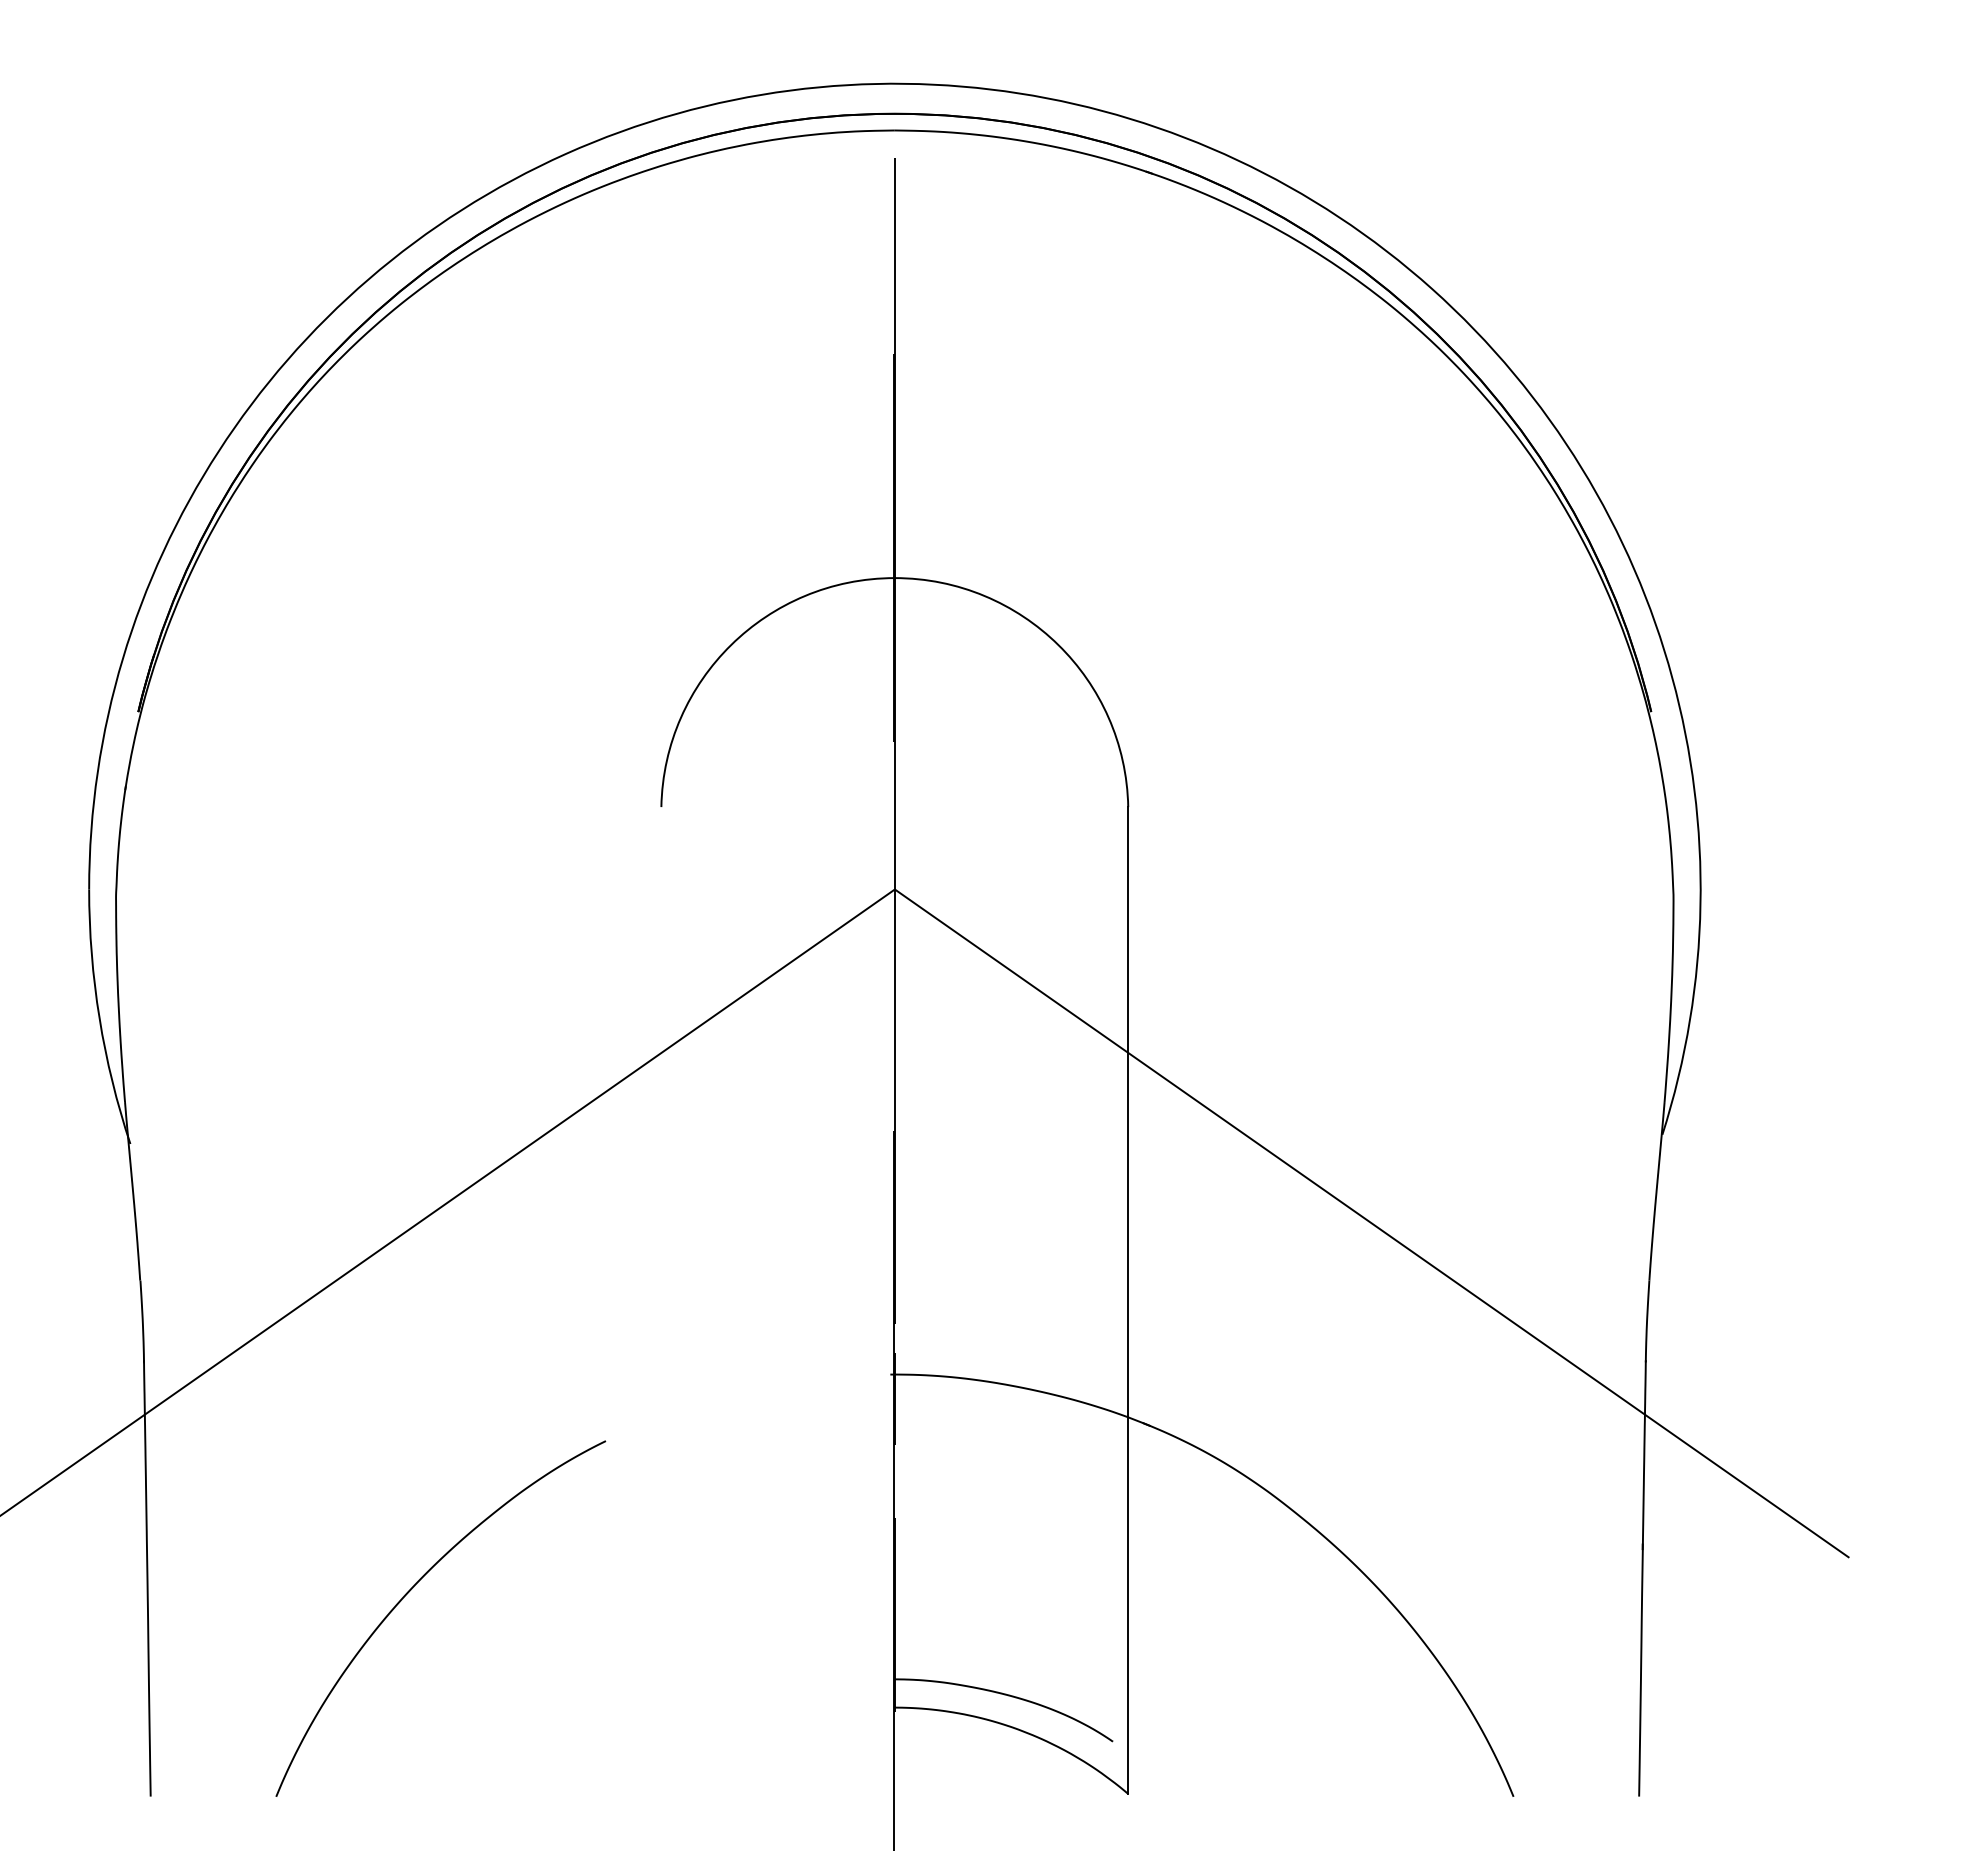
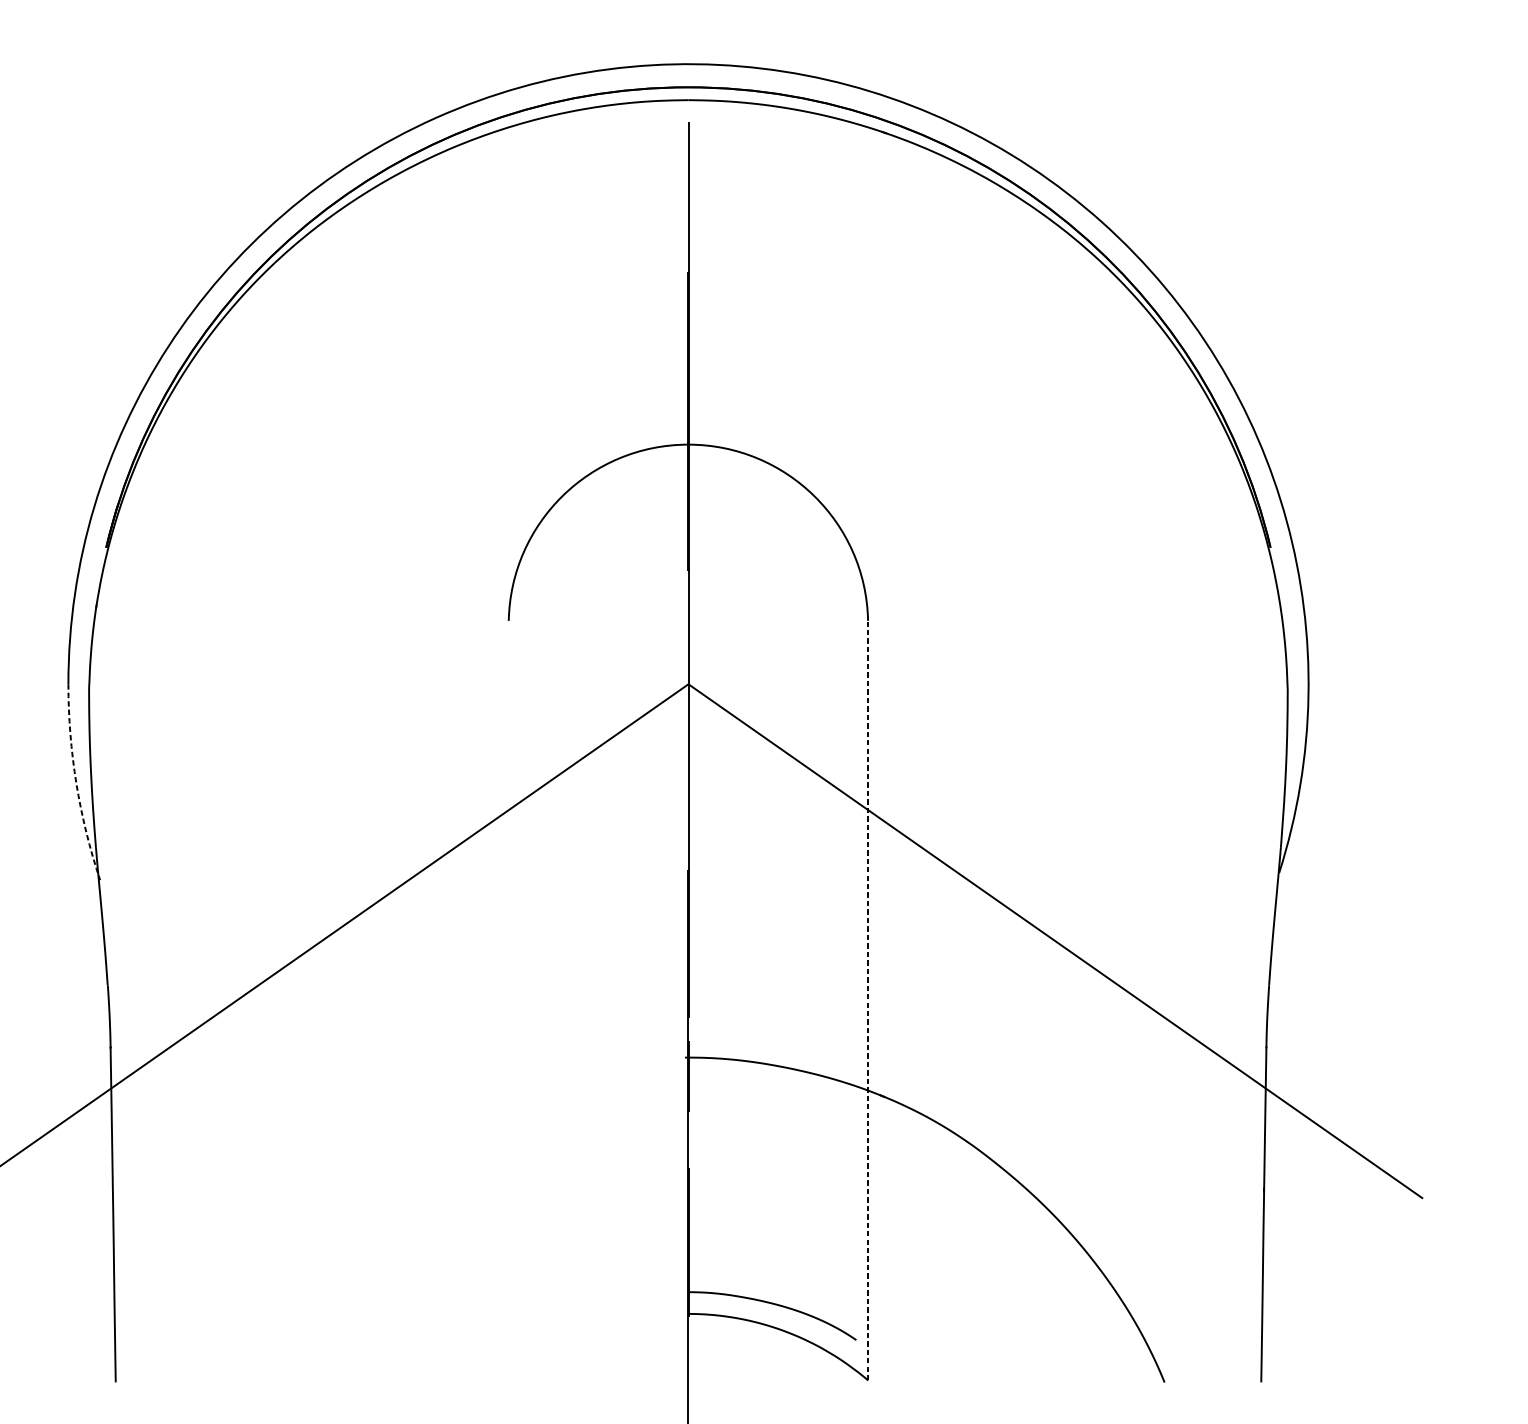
arc: (99, 1018) -> (76, 783), solid -> dashed
line: (1128, 1300) -> (868, 1000), solid -> dashed
curve: (412, 1589) -> (317, 1223), removed

